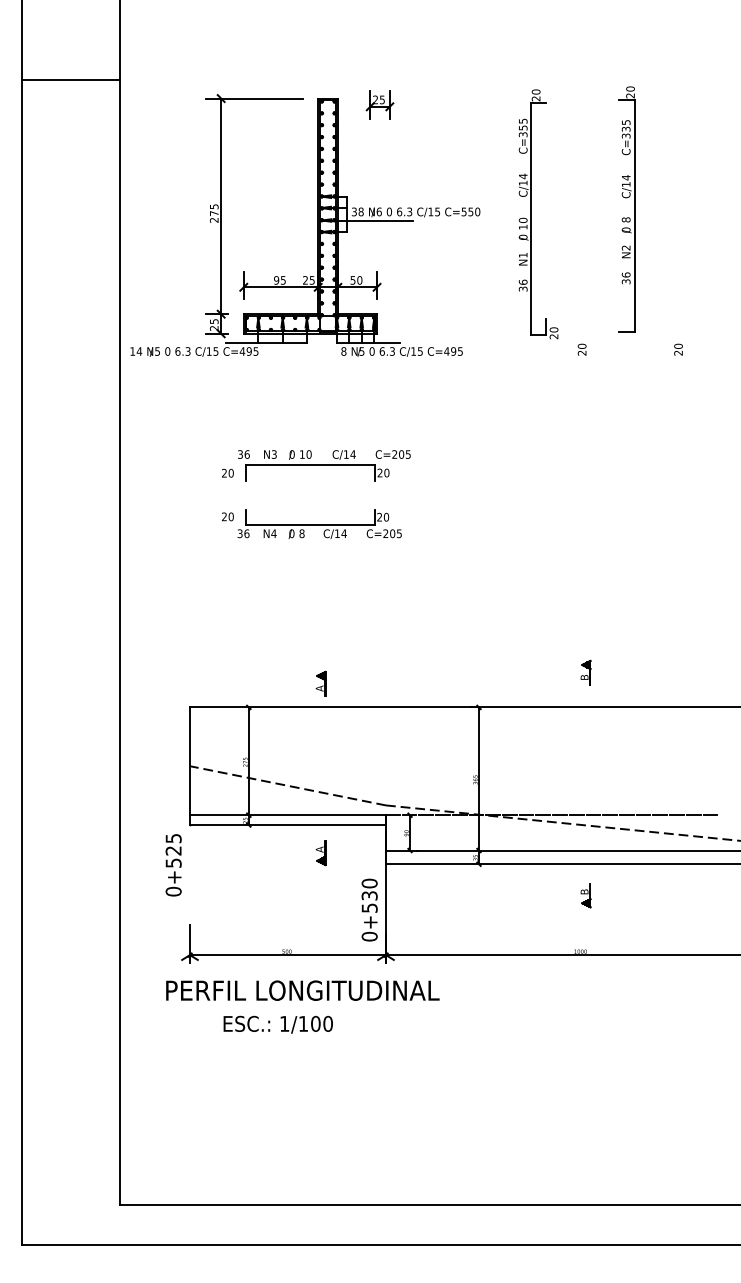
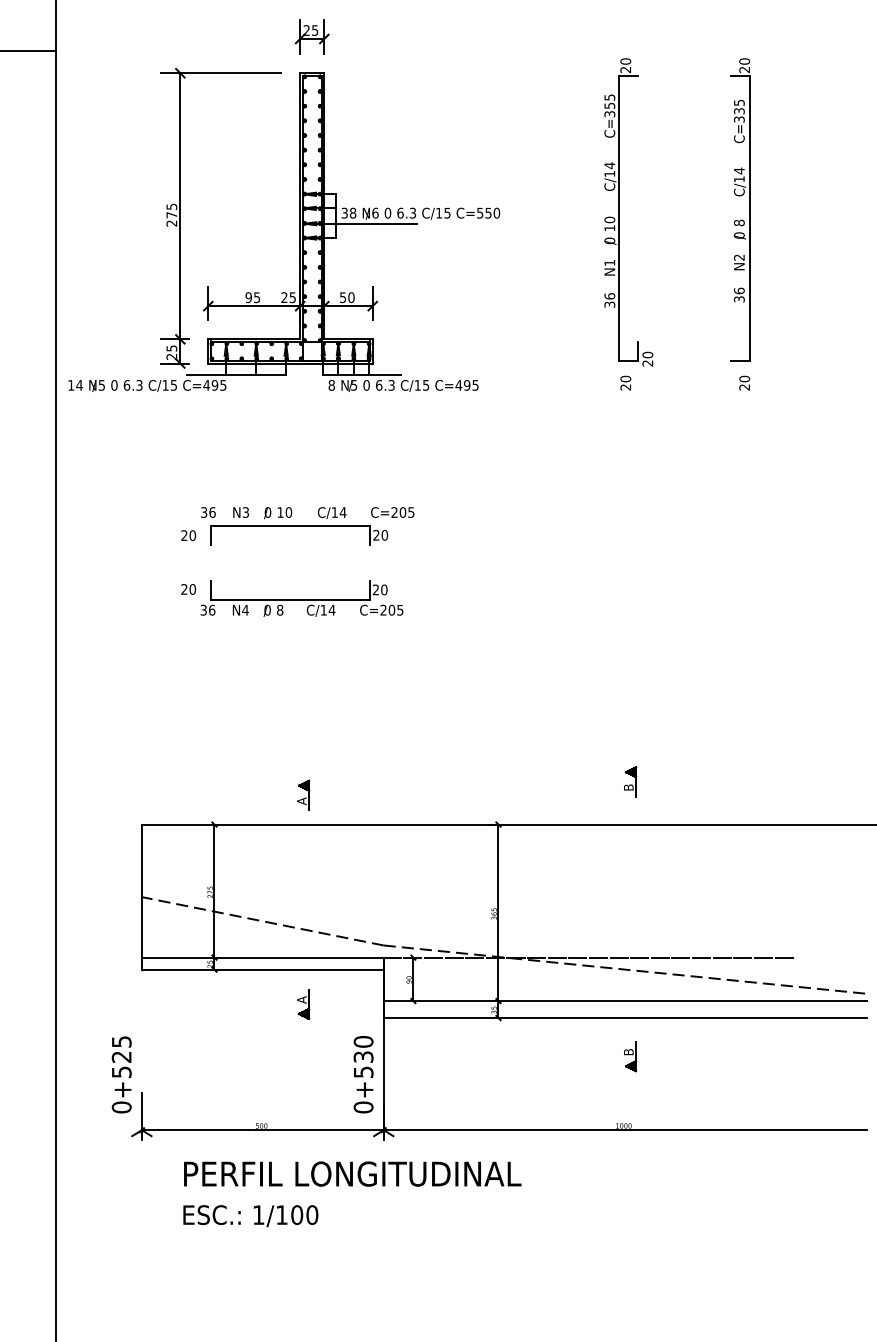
part: (379, 104) -> (311, 36), moved
part: (634, 209) -> (749, 210), moved
part: (531, 214) -> (620, 212), moved
text: (173, 865) -> (121, 1075), moved
text: (302, 990) -> (352, 1173), moved

